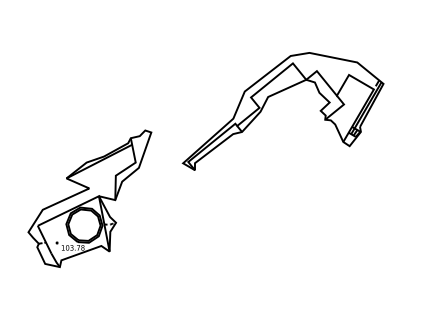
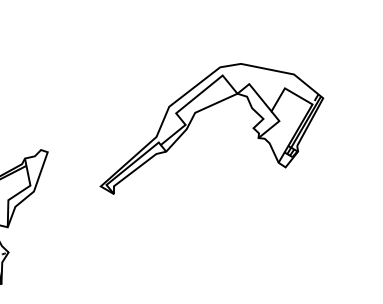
part: (274, 95) -> (202, 111), moved

